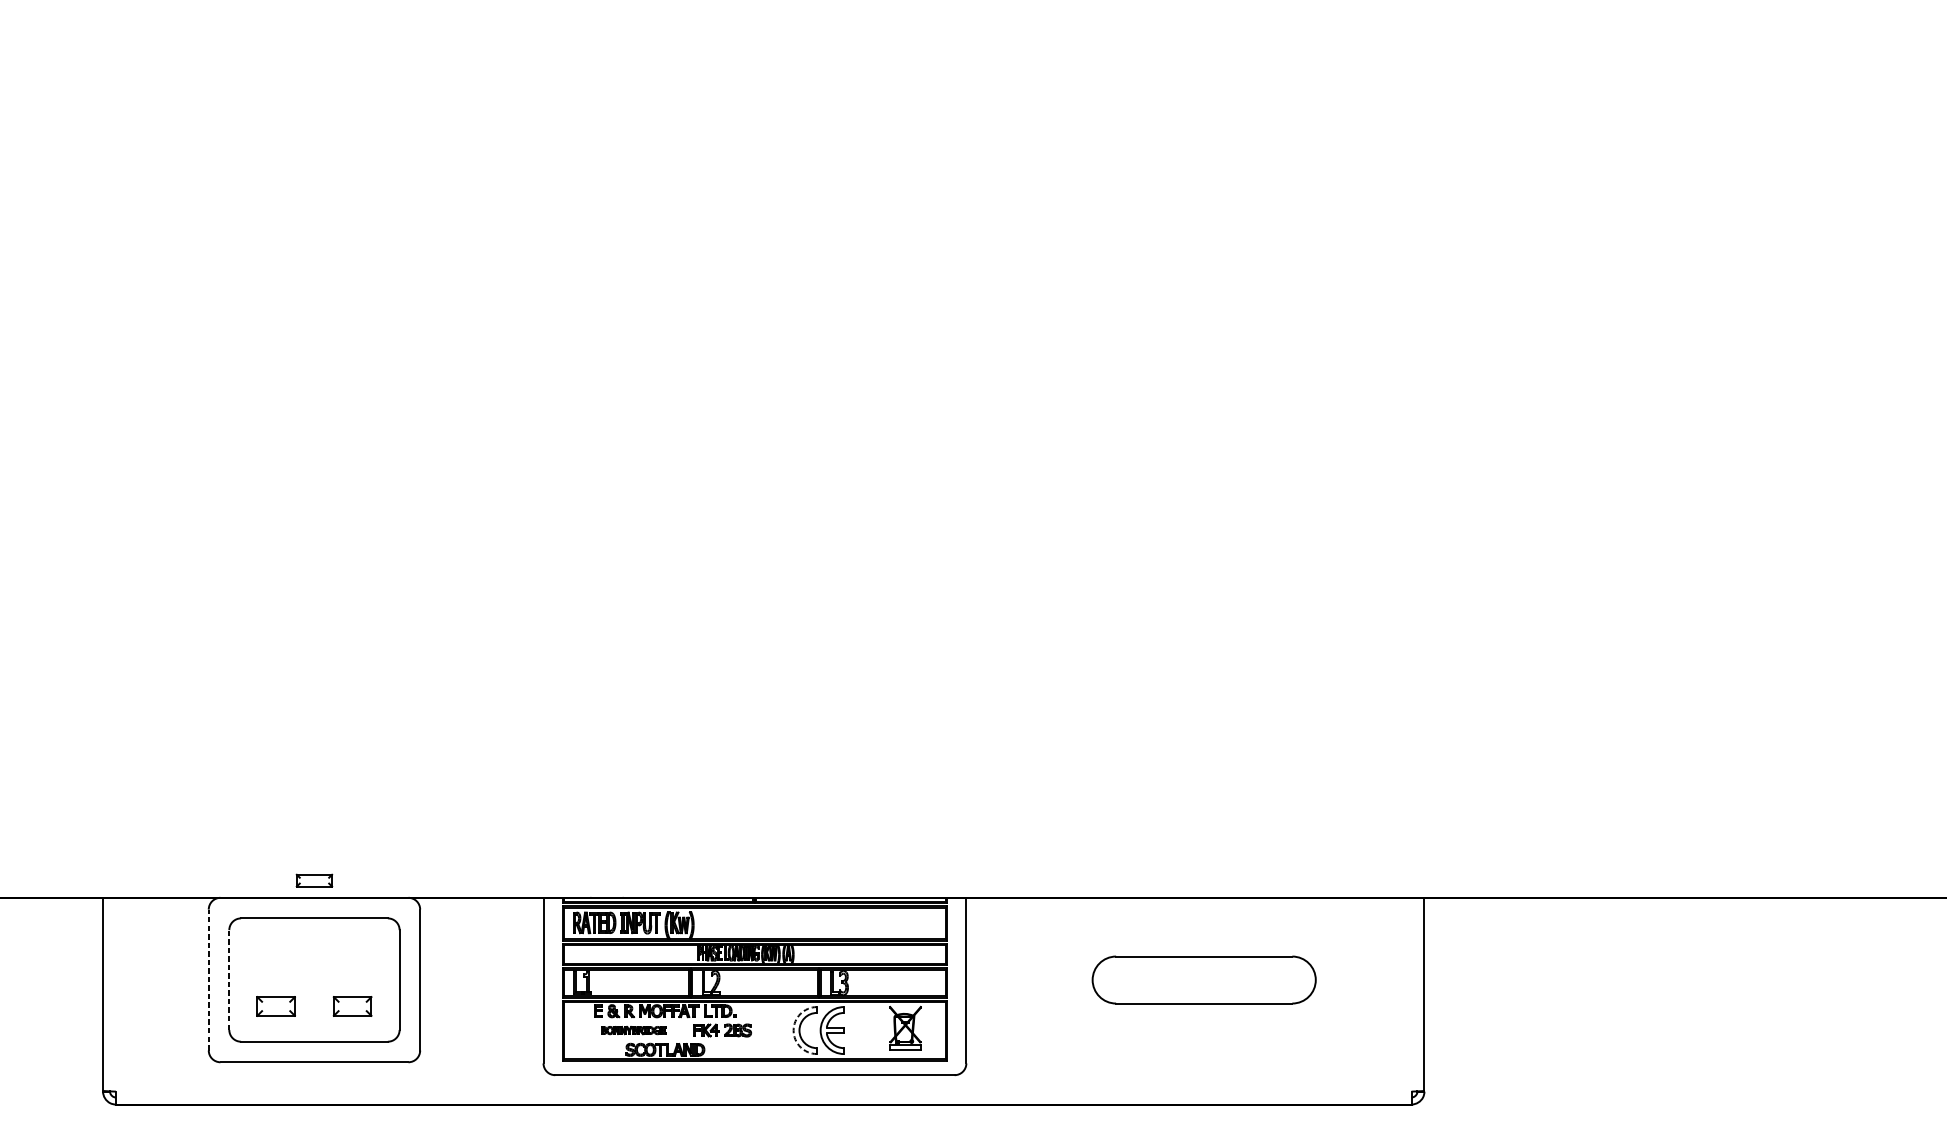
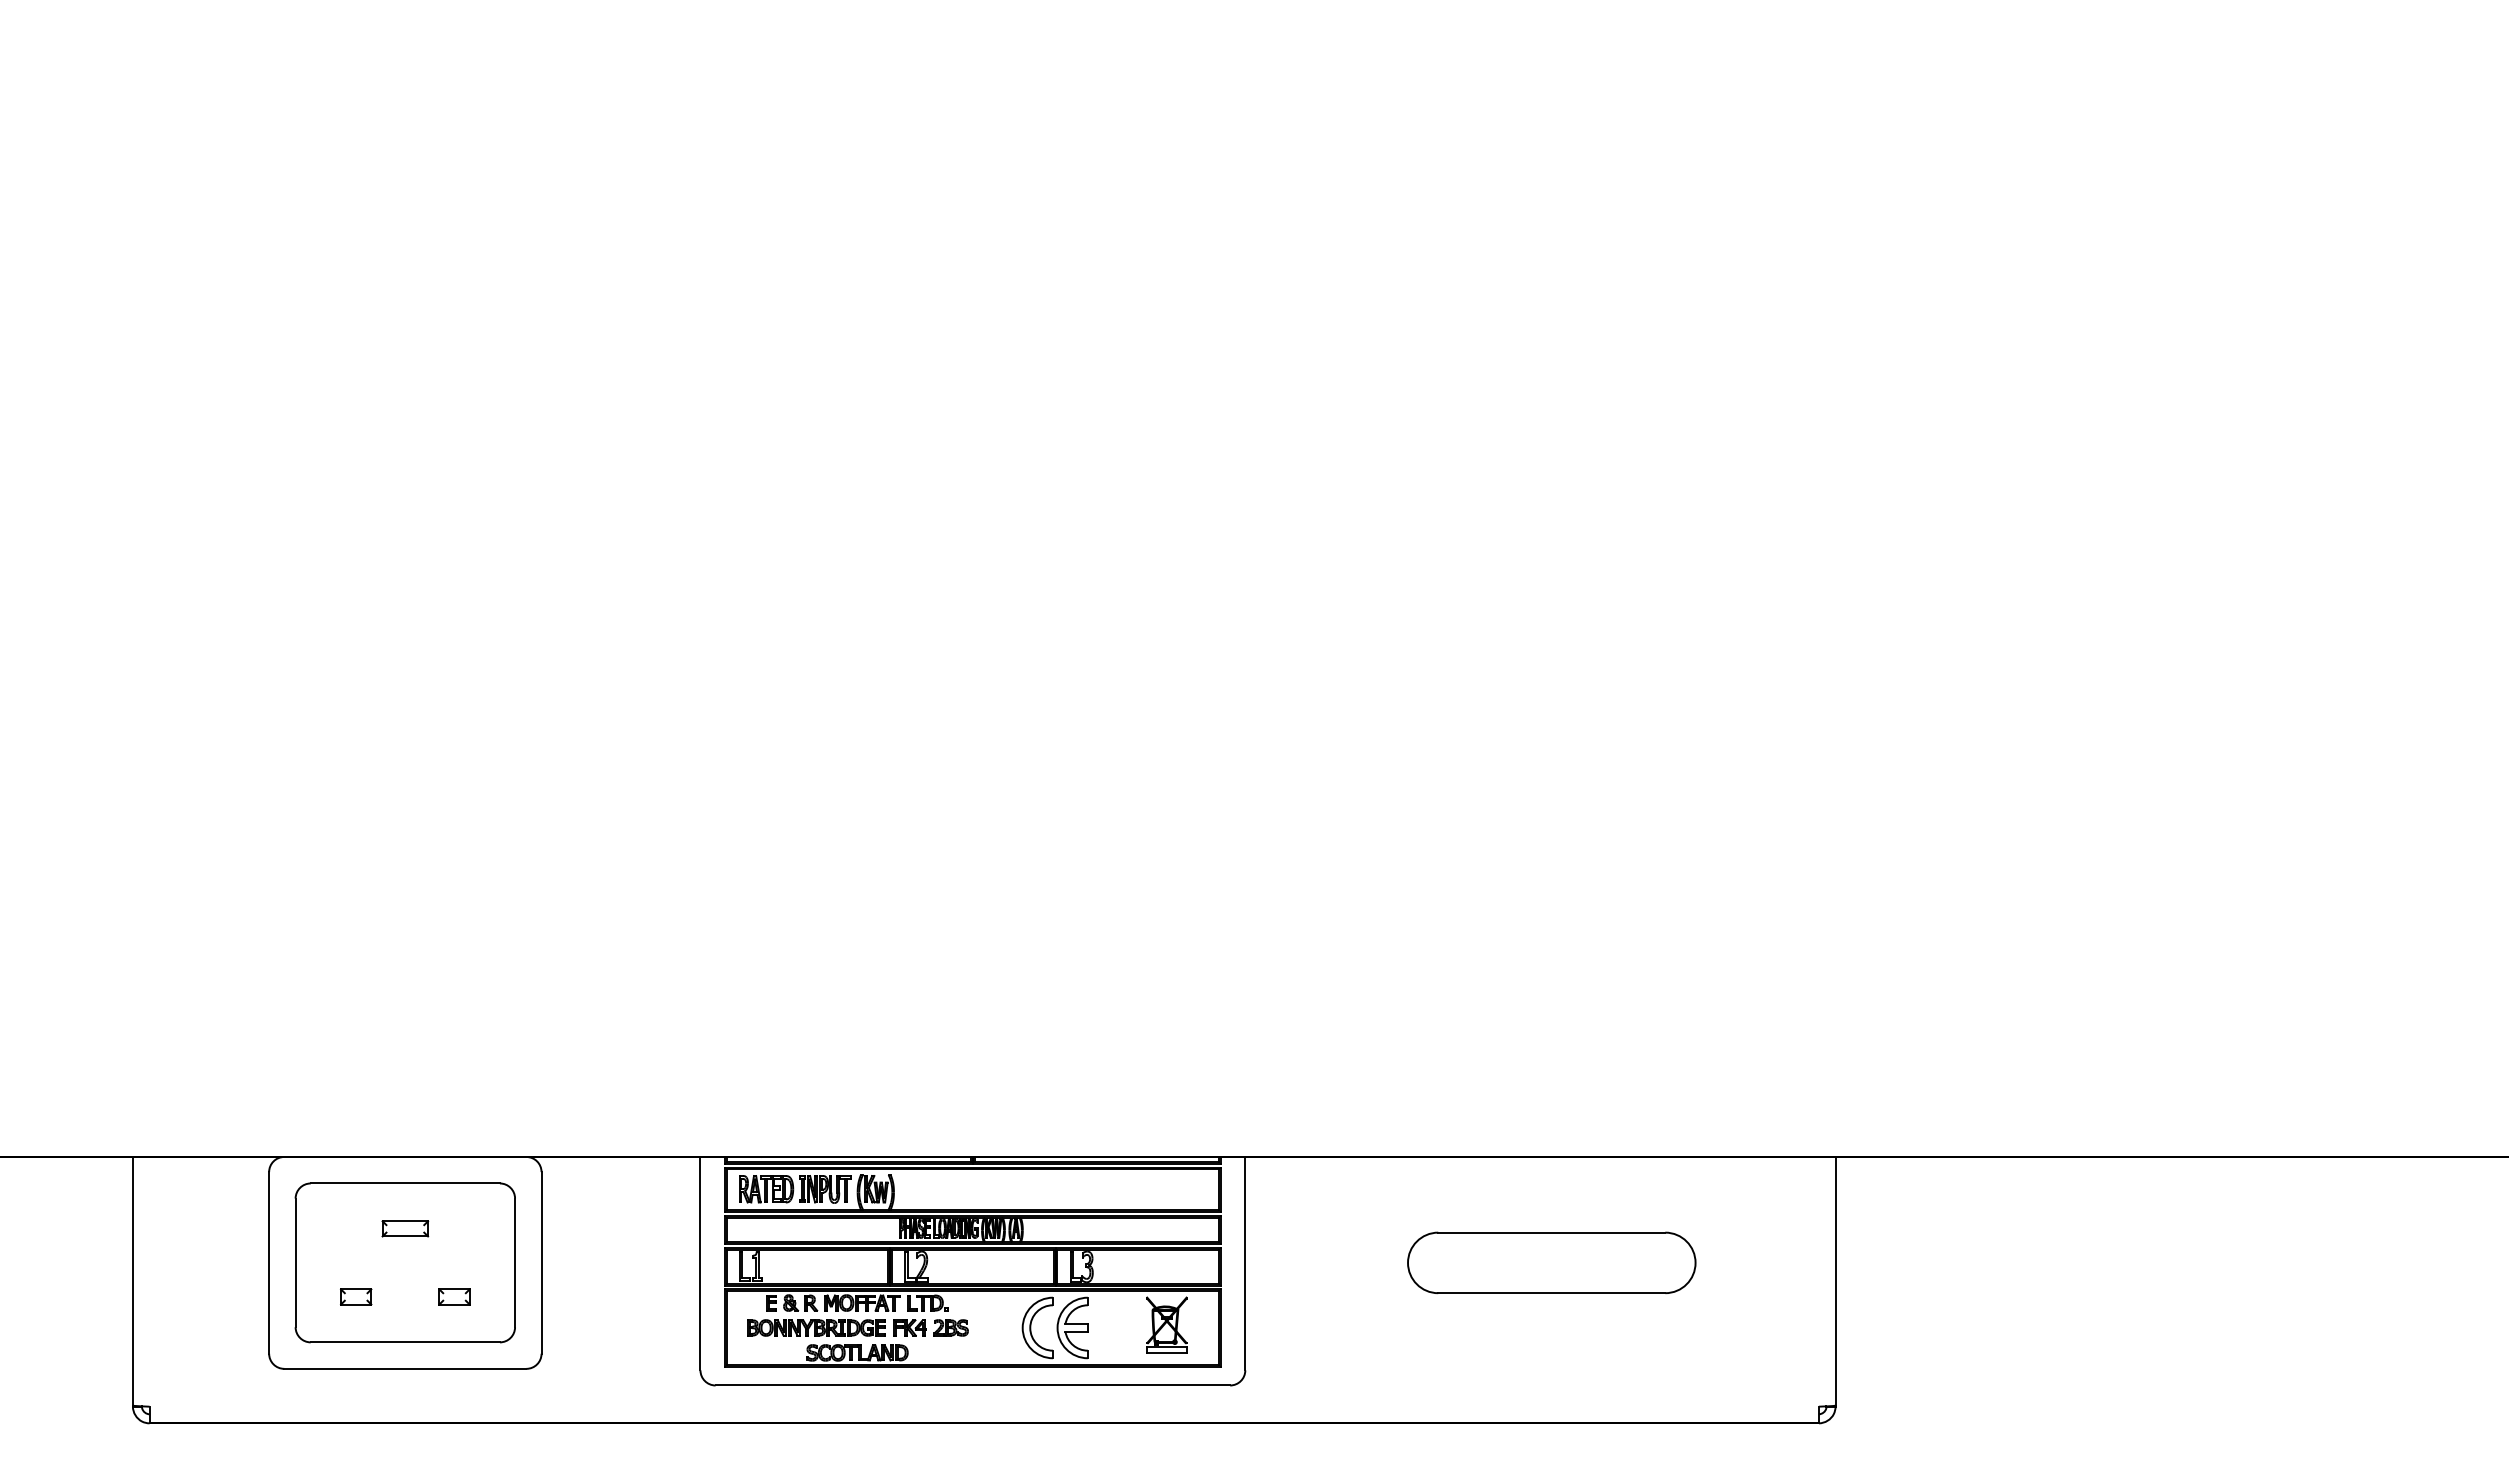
part: (314, 880) -> (405, 1228), moved
line: (209, 979) -> (269, 1262), dashed -> solid
line: (229, 979) -> (295, 1262), dashed -> solid
part: (276, 1006) -> (356, 1296), size x0.62
part: (352, 1006) -> (454, 1296), size x0.62
part: (633, 1030) -> (816, 1327), size x1.67
arc: (793, 1030) -> (1022, 1327), dashed -> solid

